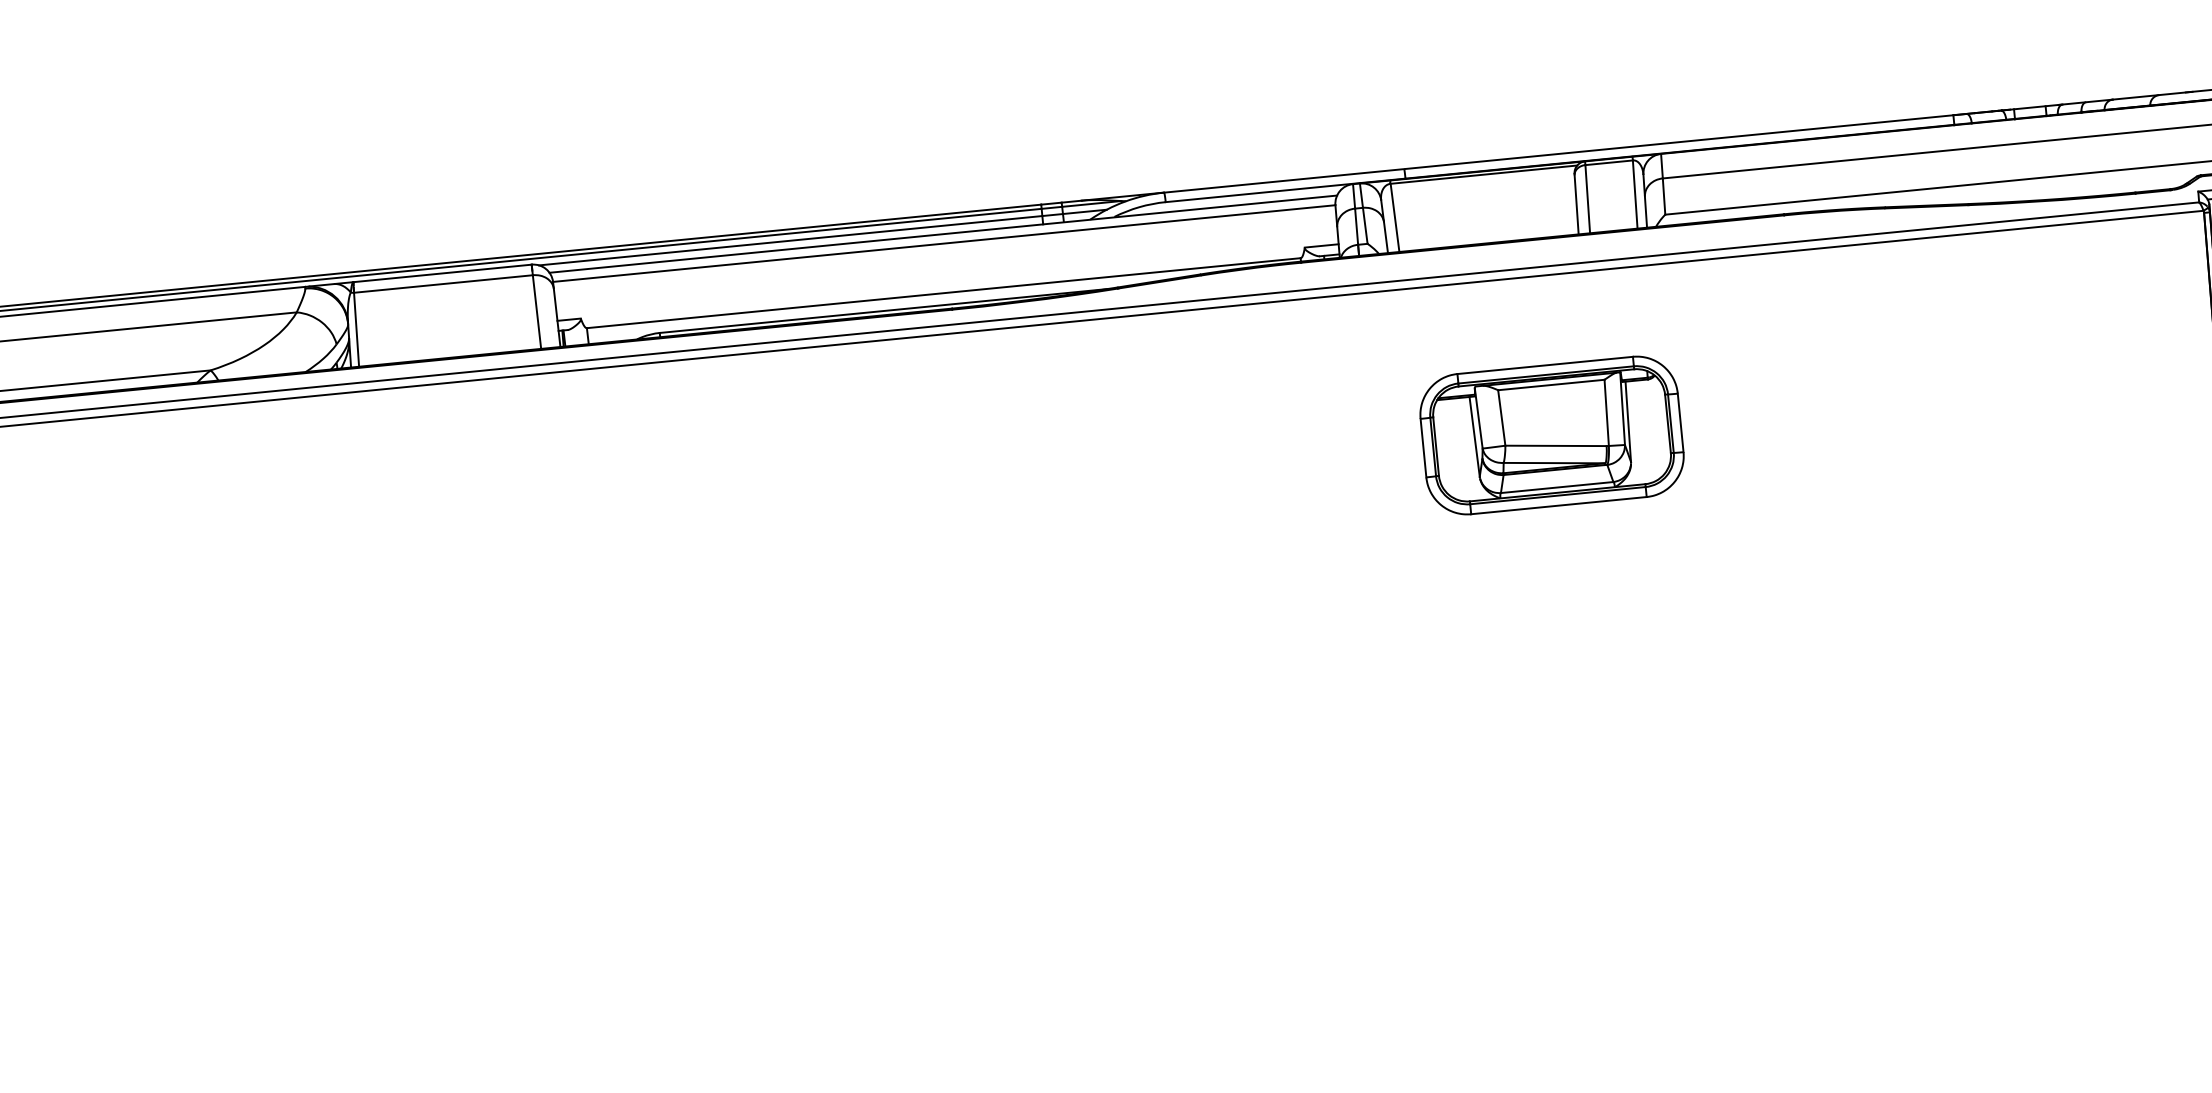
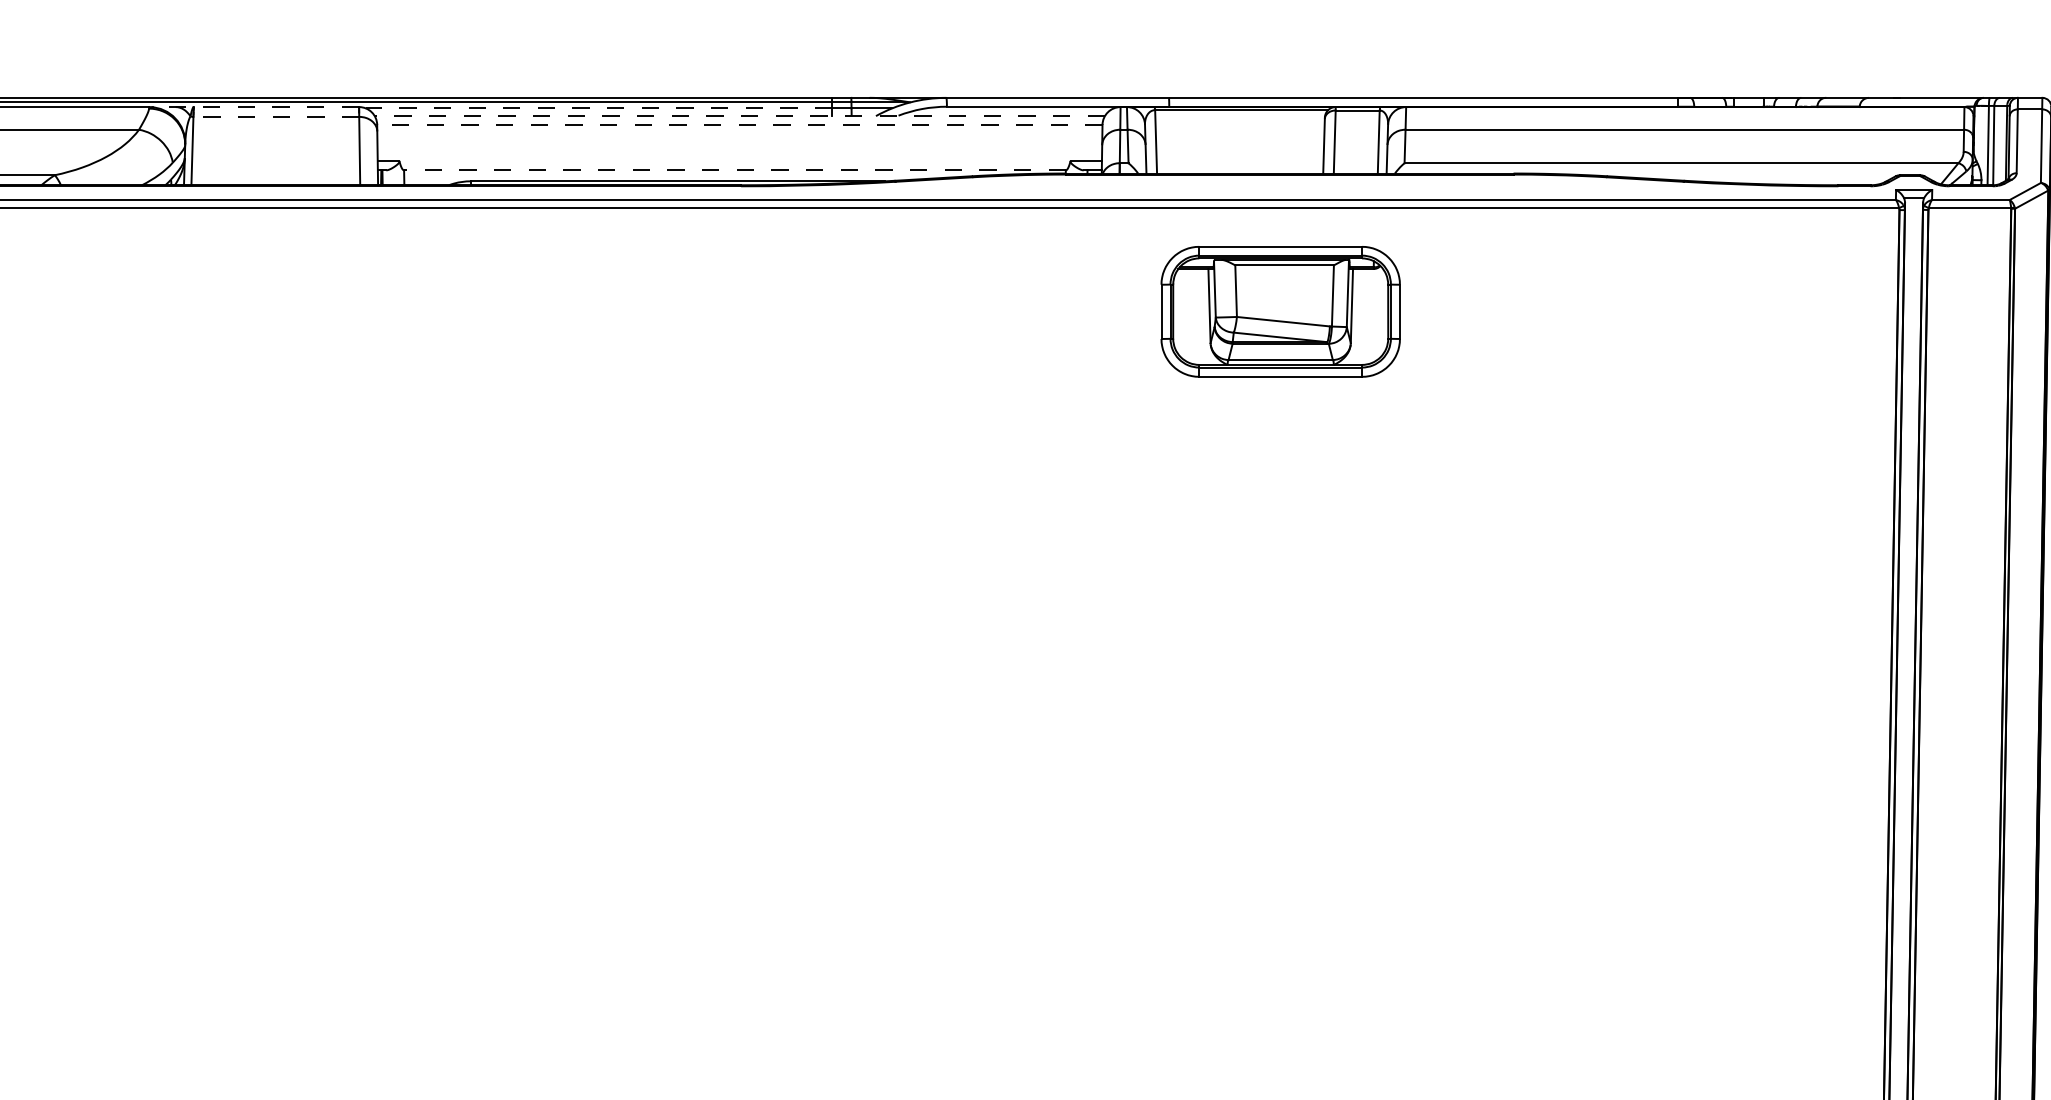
line: (942, 234) -> (739, 116), solid -> dashed
line: (790, 240) -> (598, 108), solid -> dashed
line: (943, 243) -> (739, 124), solid -> dashed
line: (421, 275) -> (256, 107), solid -> dashed
line: (443, 283) -> (276, 116), solid -> dashed
line: (943, 293) -> (734, 170), solid -> dashed
part: (1551, 435) -> (1280, 311), moved

